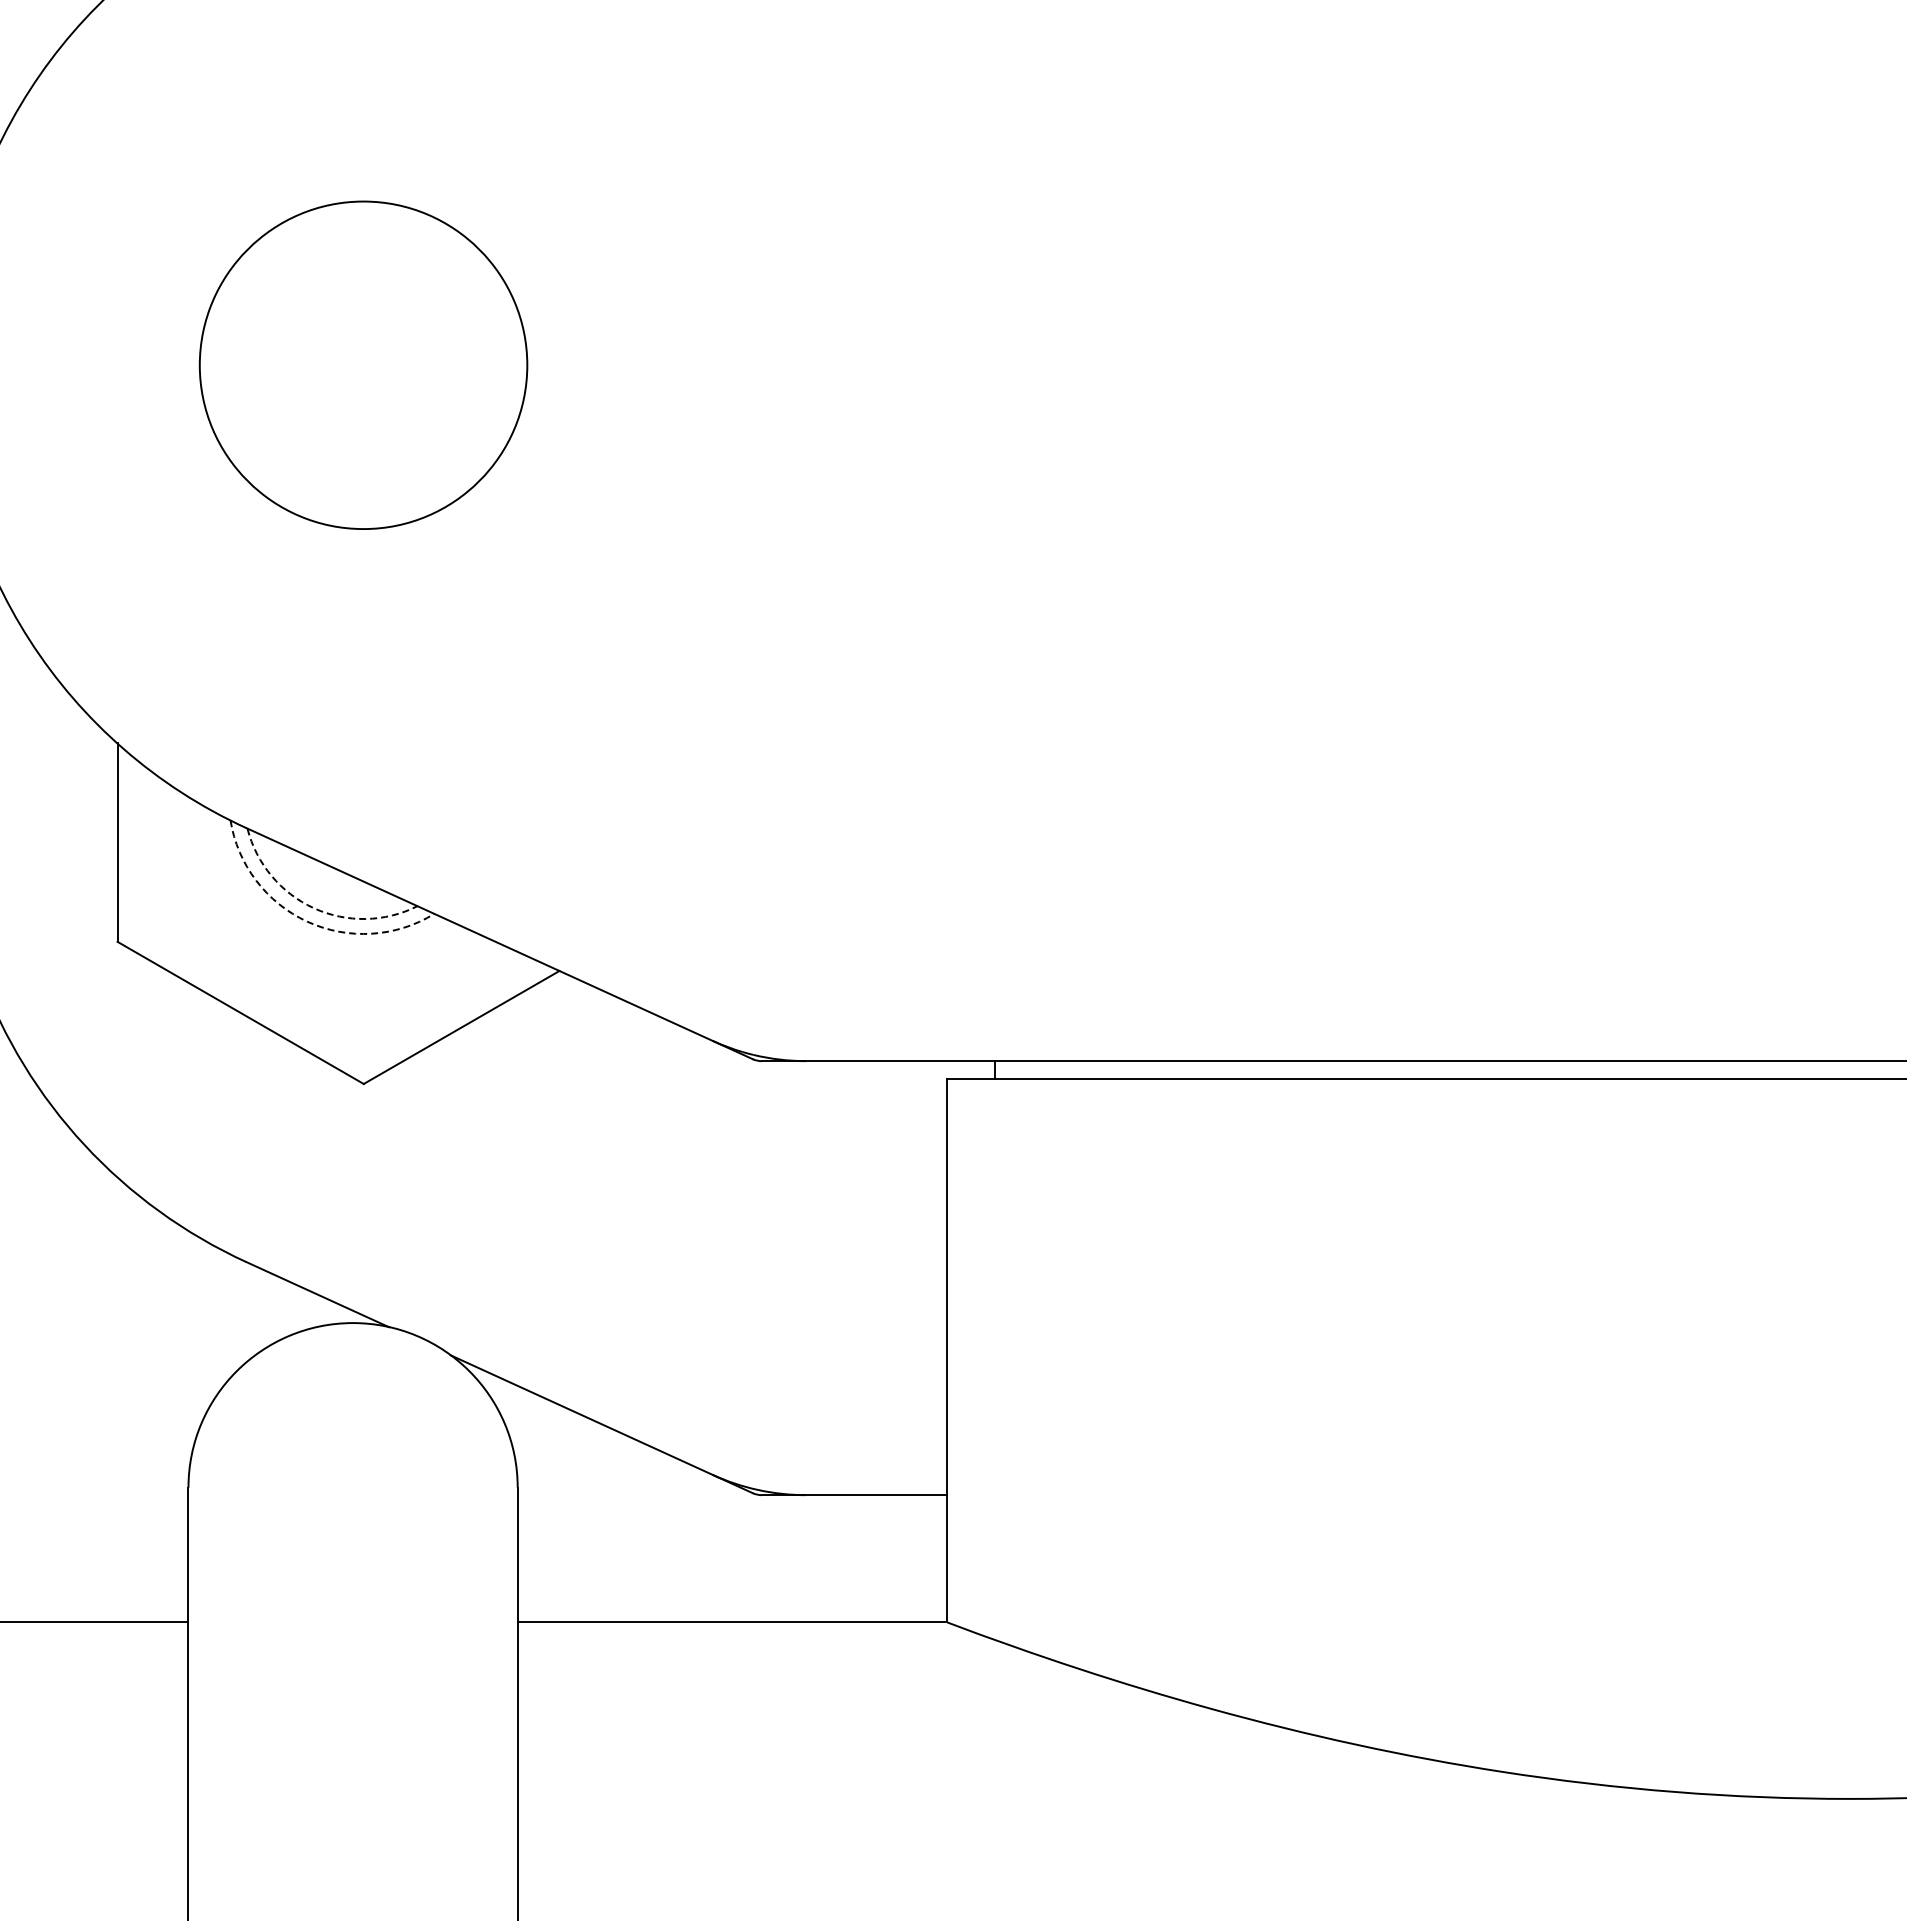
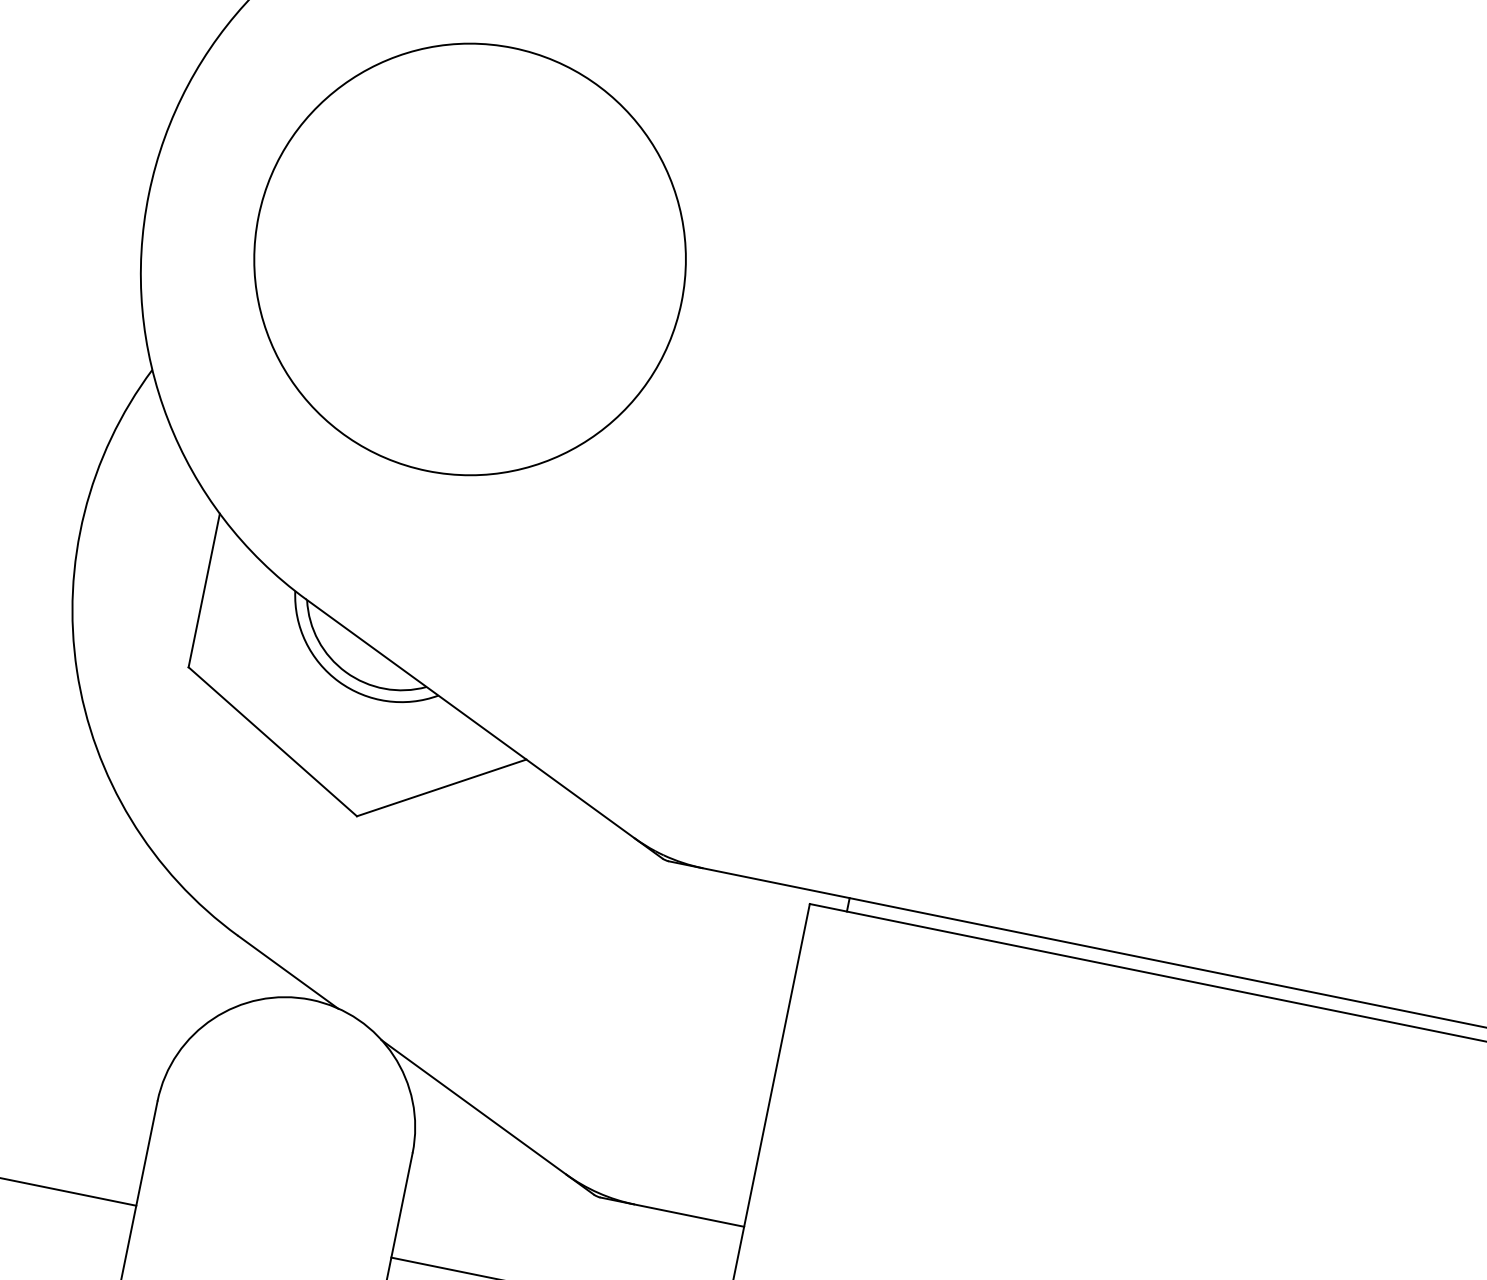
circle: (363, 365) -> (470, 259), size x1.67
arc: (313, 908) -> (345, 672), dashed -> solid
arc: (307, 921) -> (338, 681), dashed -> solid

